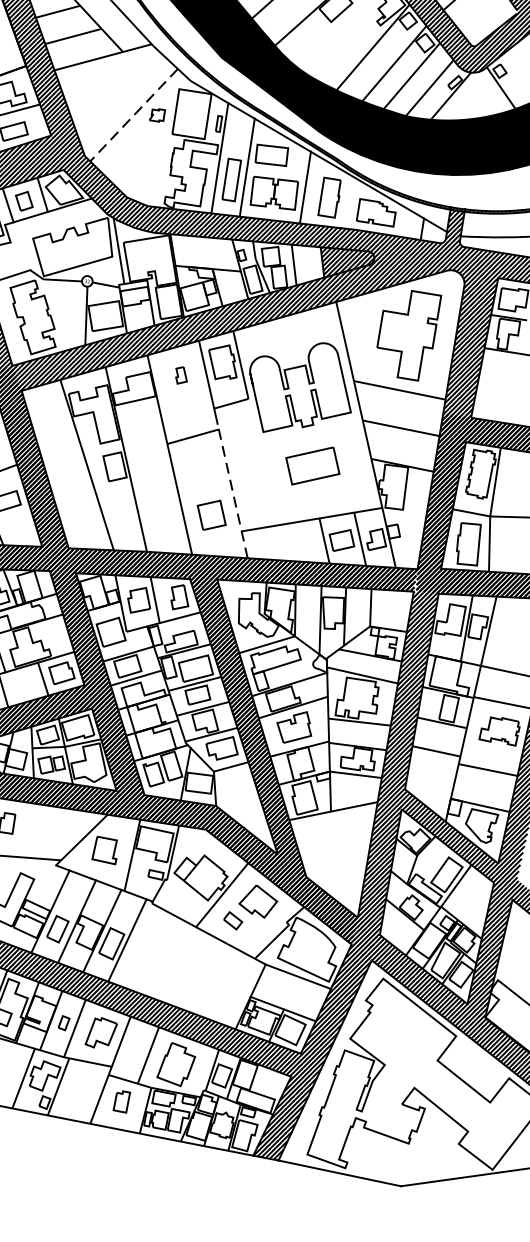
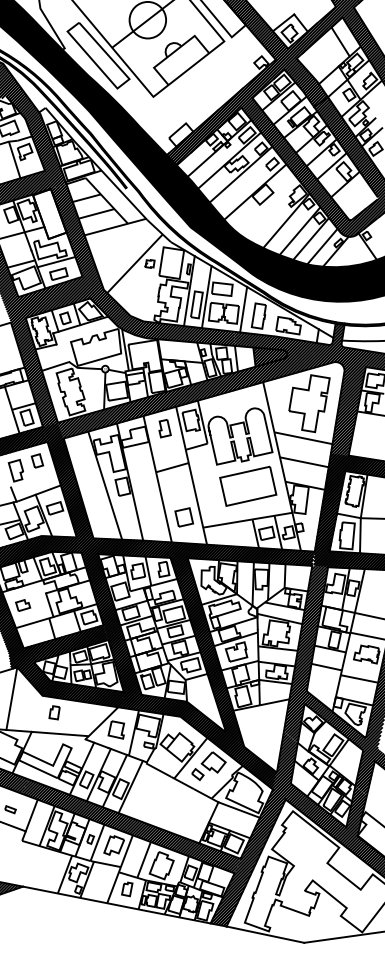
line: (133, 116) -> (134, 264), dashed -> solid
part: (180, 374) -> (164, 428), size x1.67
part: (313, 464) -> (248, 485), size x1.67
line: (232, 490) -> (197, 501), dashed -> solid

